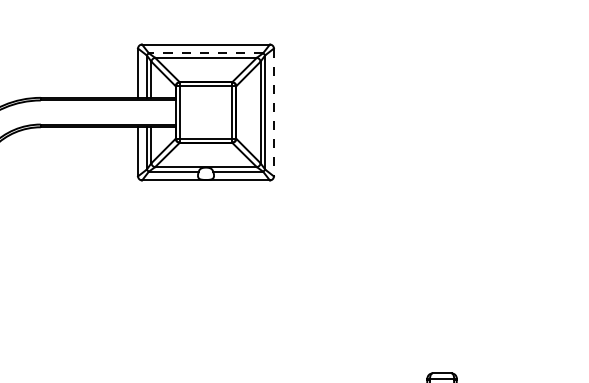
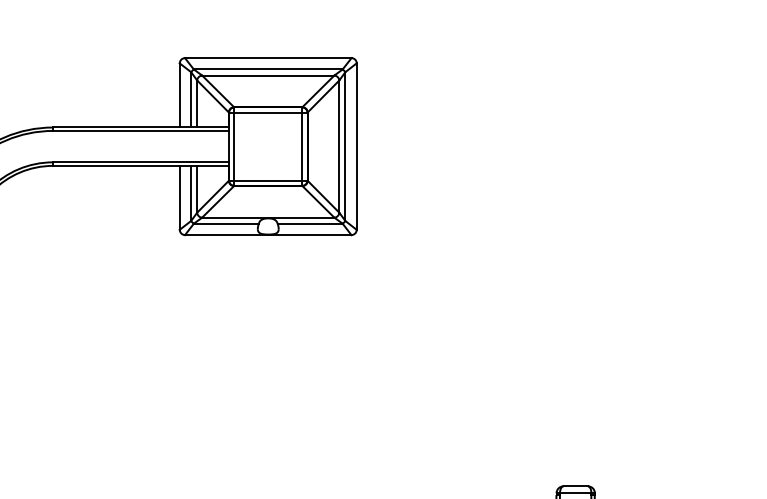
line: (205, 53) -> (267, 69), dashed -> solid
line: (273, 112) -> (356, 146), dashed -> solid

